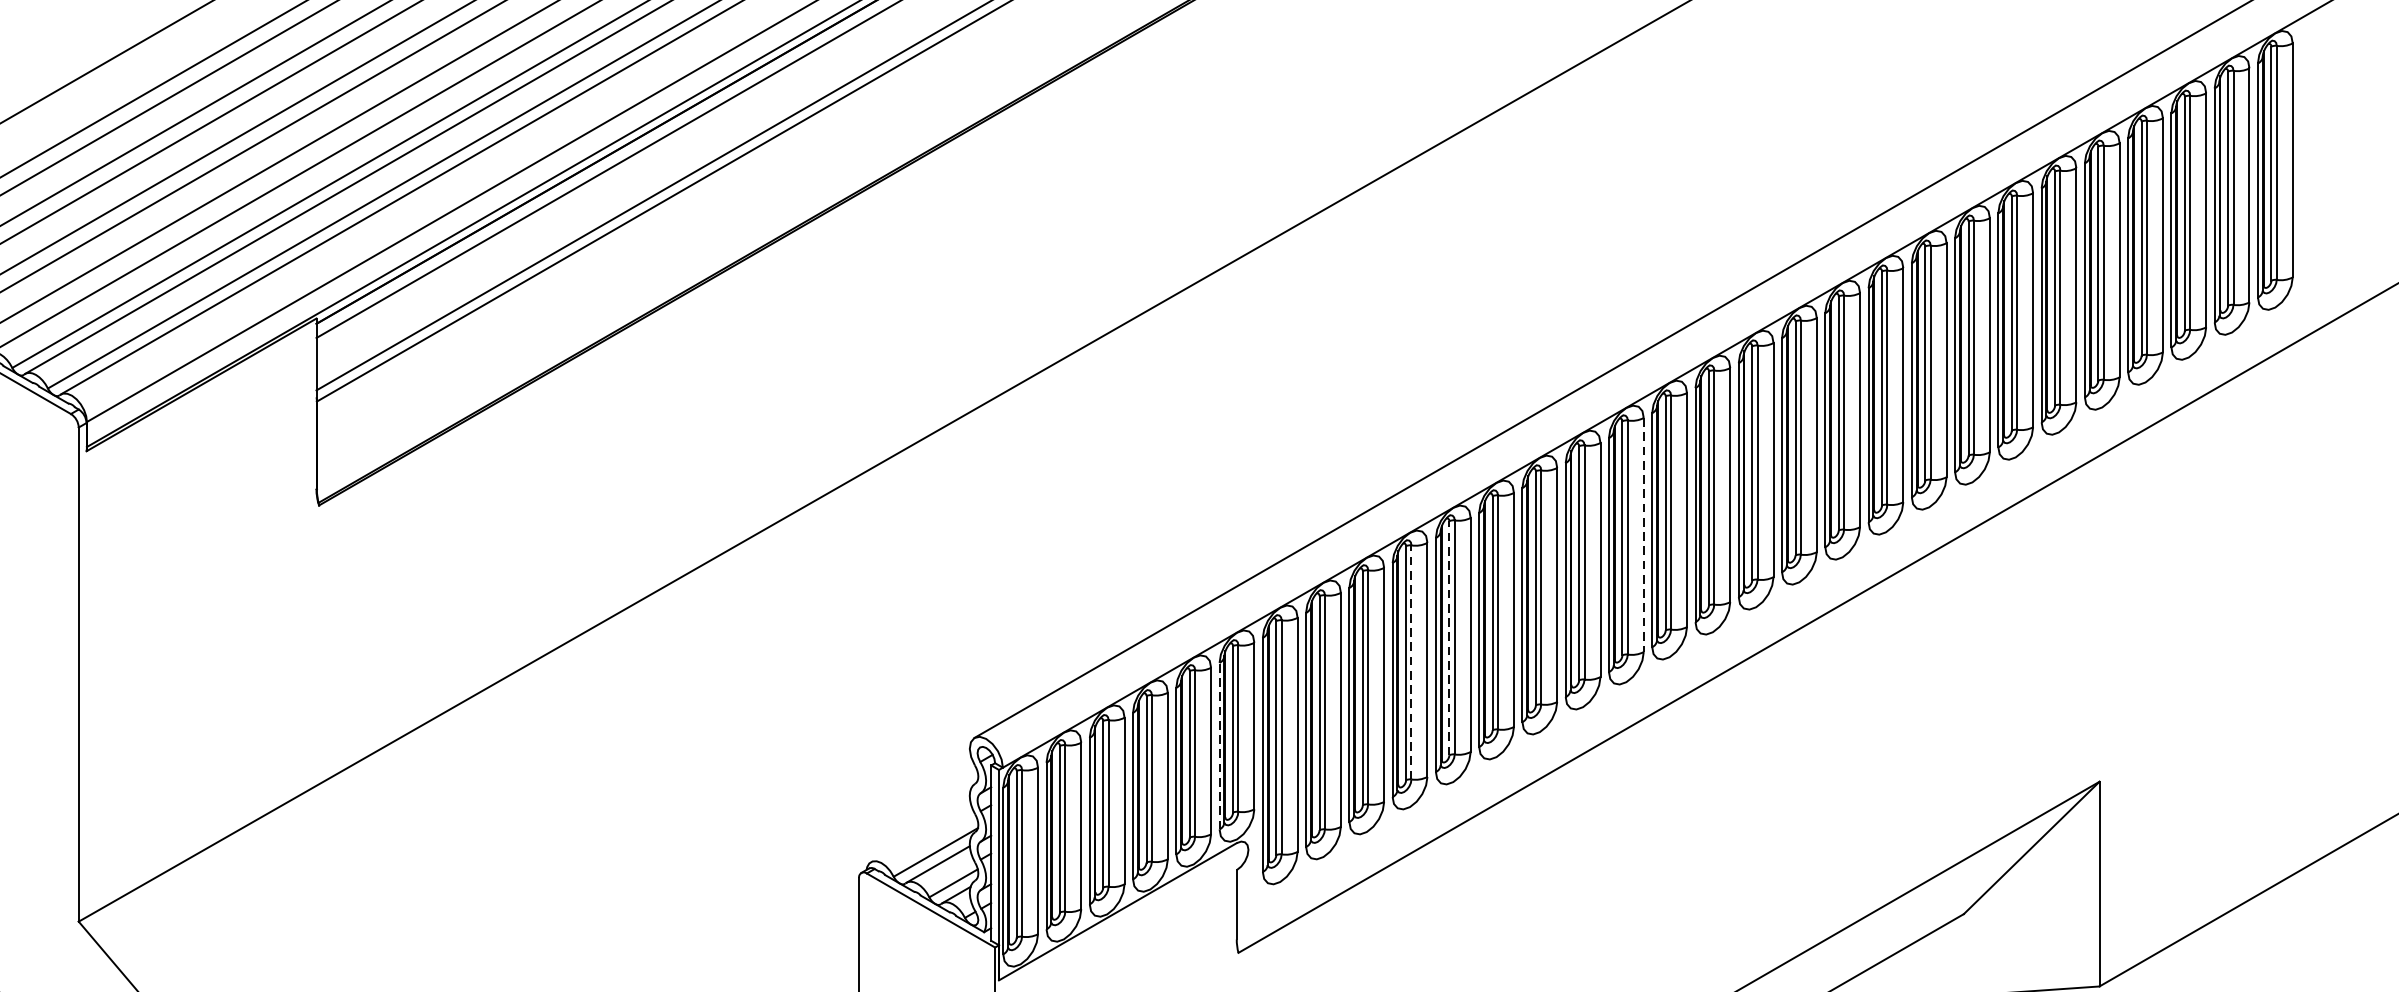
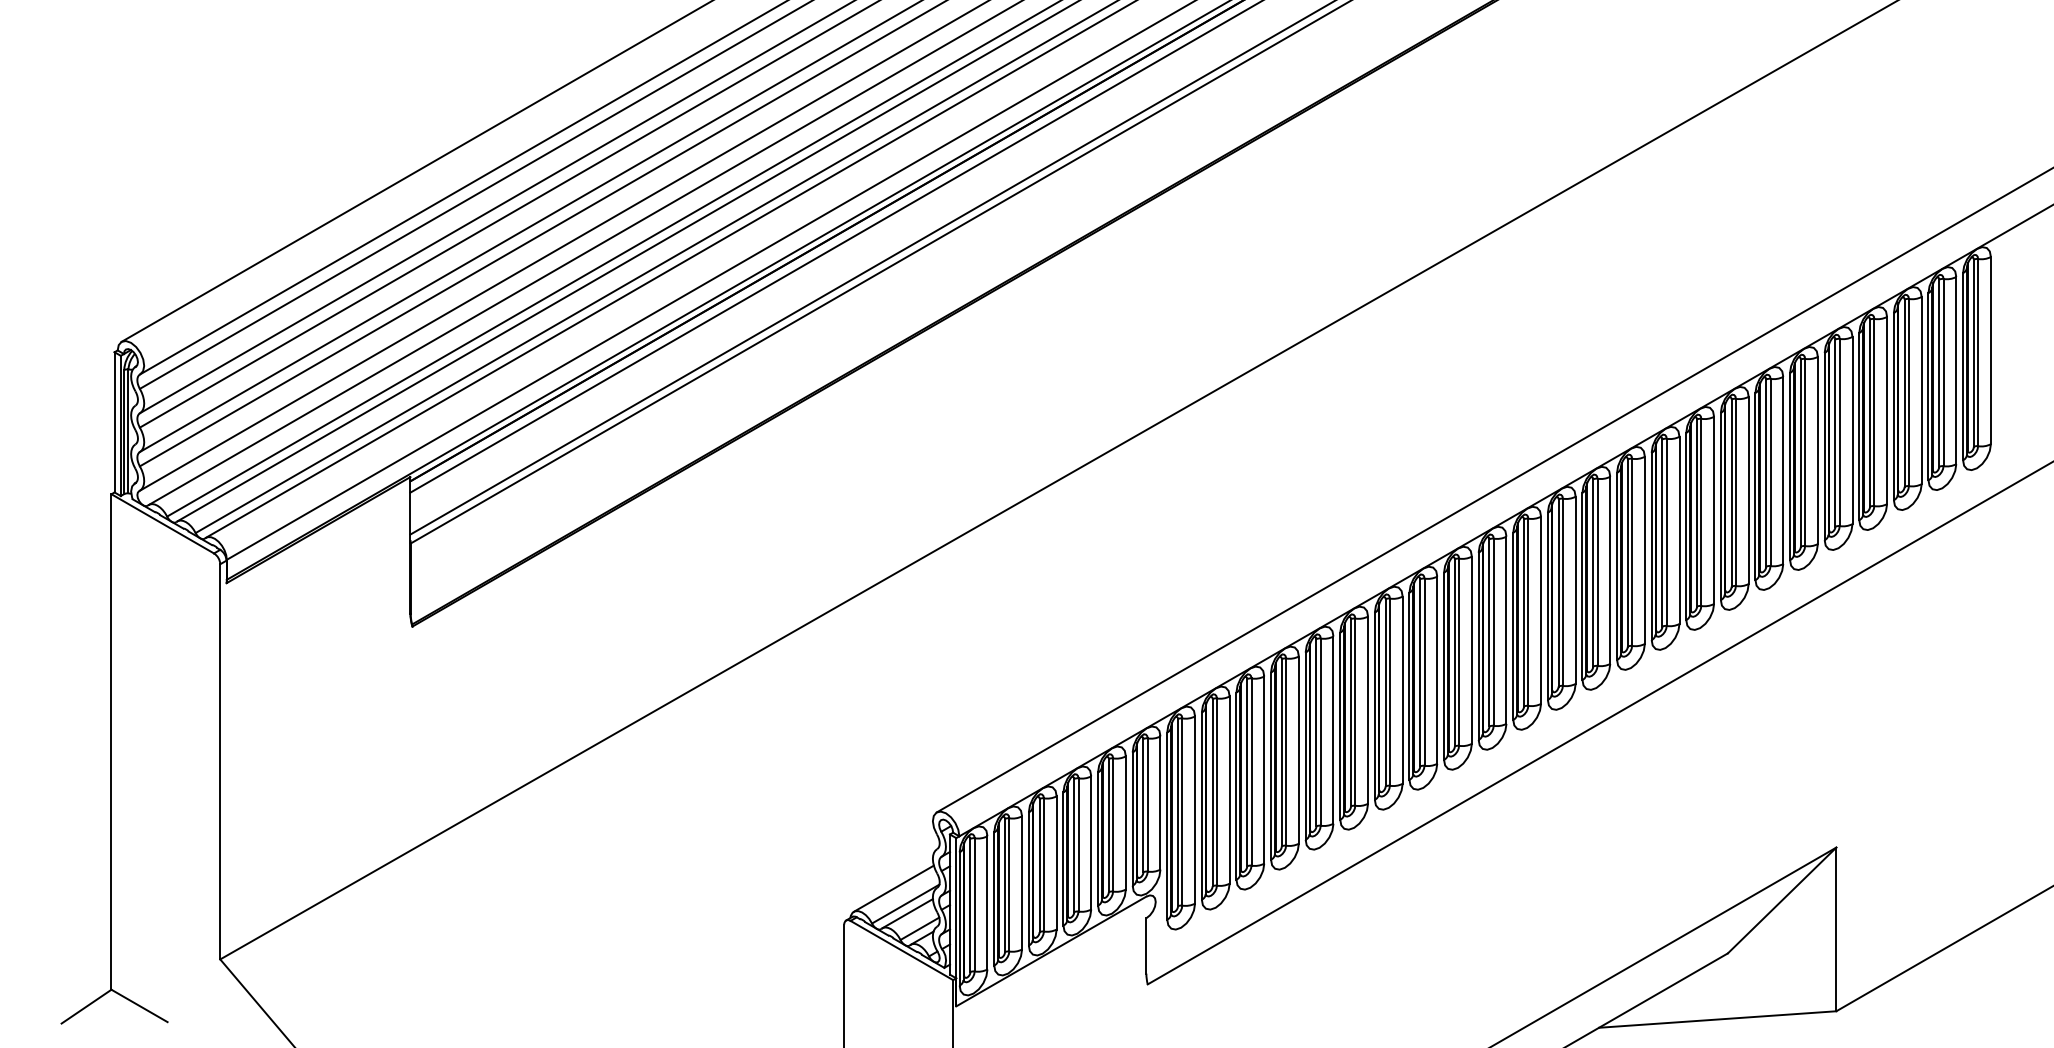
line: (1643, 535) -> (1471, 650), dashed -> solid
line: (1449, 637) -> (1316, 732), dashed -> solid
line: (1411, 662) -> (1286, 752), dashed -> solid
line: (1219, 746) -> (1132, 819), dashed -> solid
line: (920, 832) -> (893, 888), added

